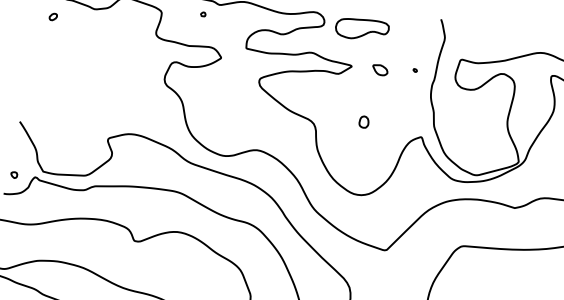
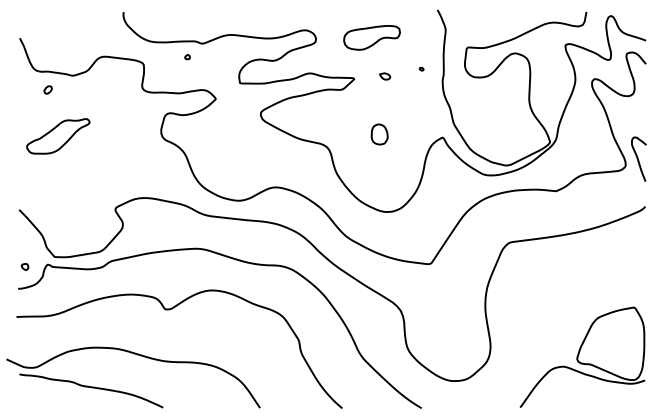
part: (52, 16) -> (47, 89), moved
part: (361, 28) -> (371, 37), moved
part: (69, 62) -> (58, 136), added
part: (380, 70) -> (385, 76), size x0.62
part: (364, 122) -> (379, 134), size x1.67

